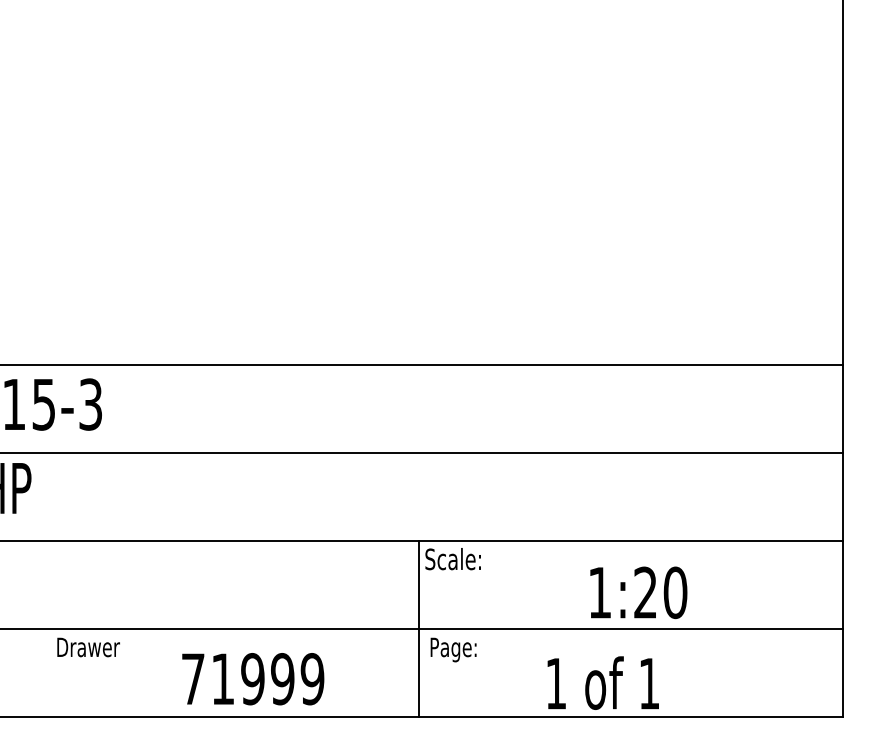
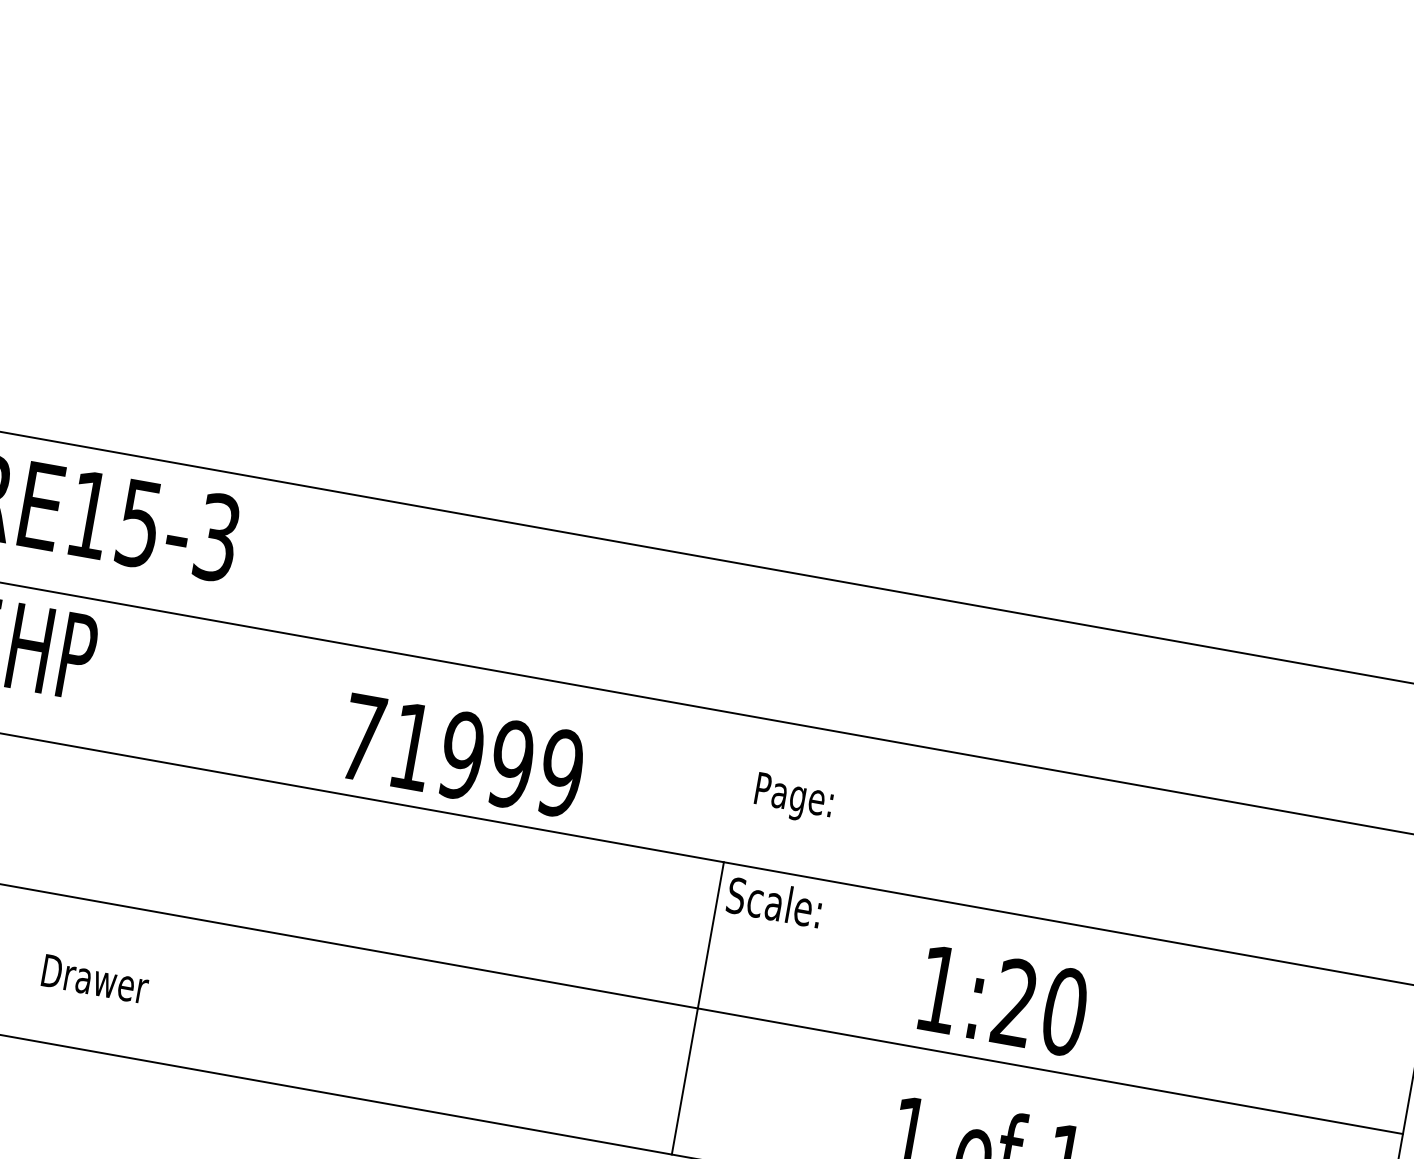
text: (638, 592) -> (1003, 1000), moved
text: (88, 647) -> (95, 979), moved
text: (453, 649) -> (793, 798), moved
text: (253, 679) -> (462, 756), moved

